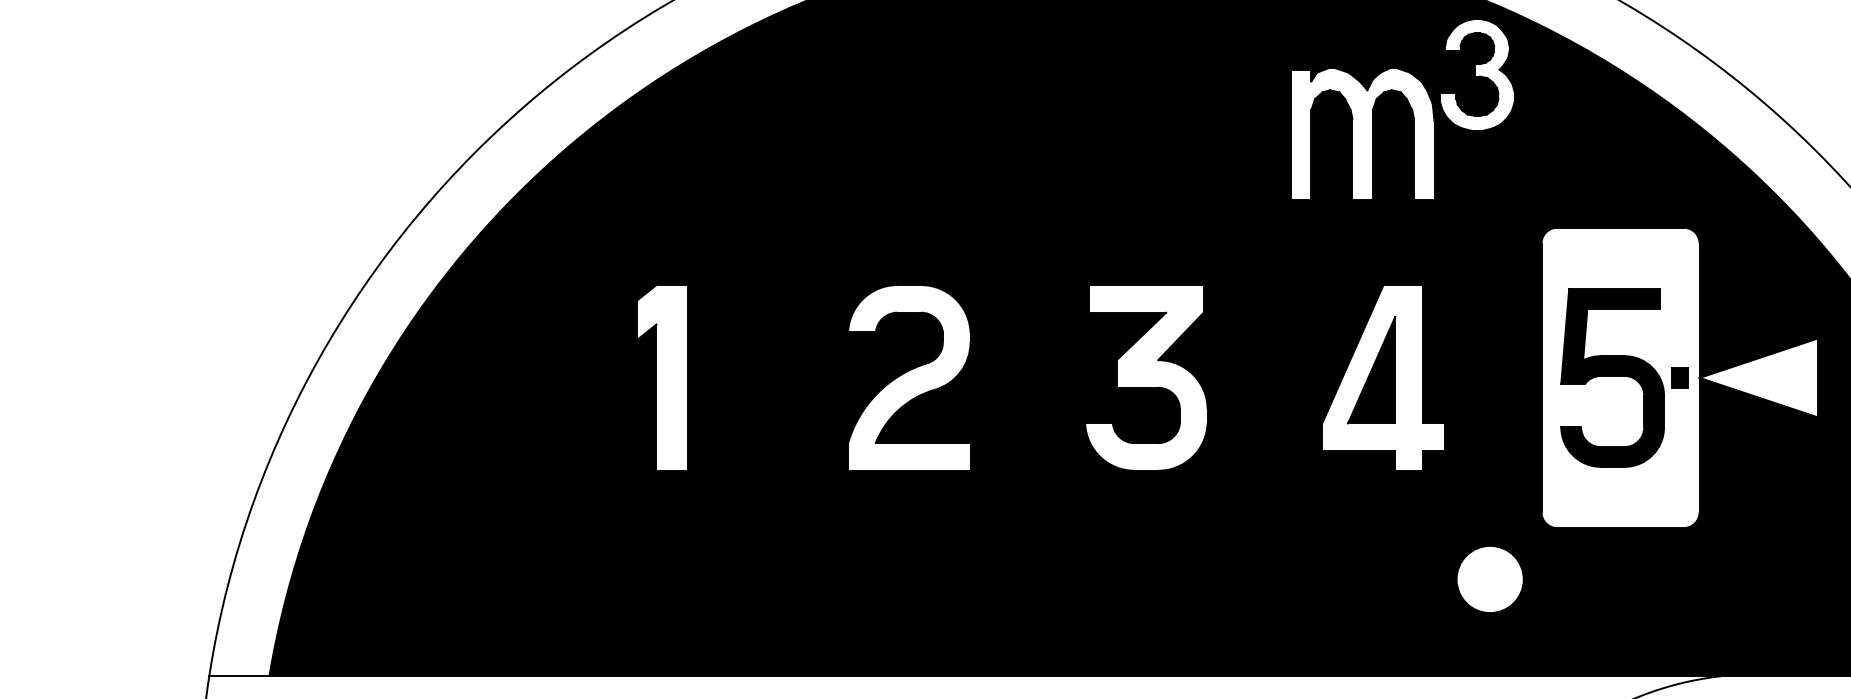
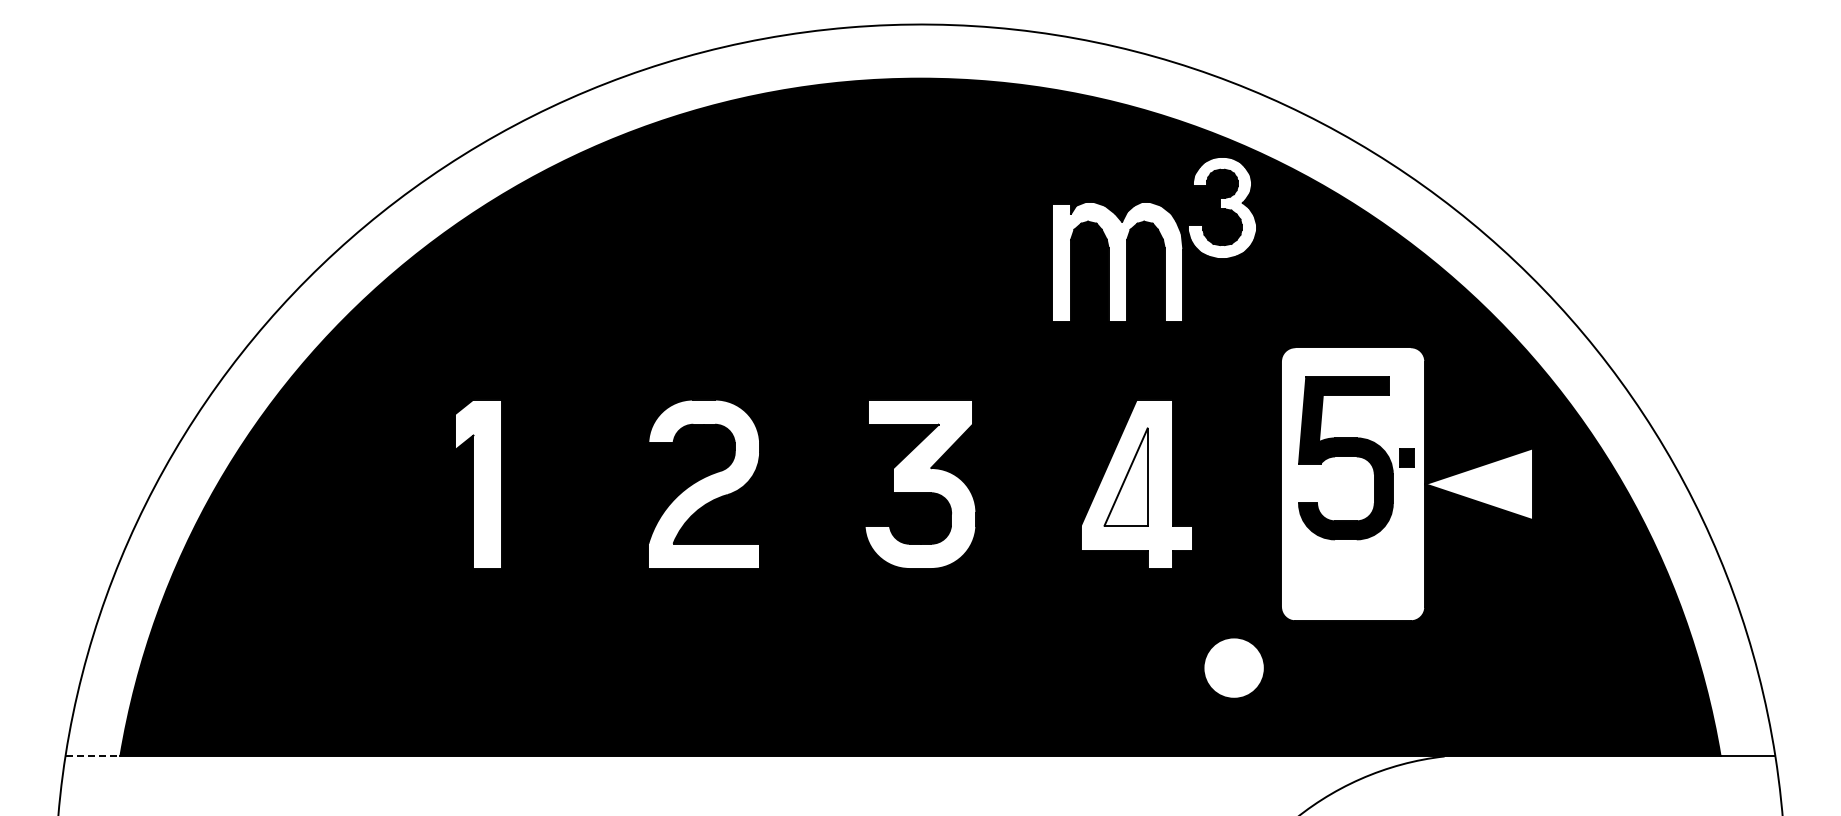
fill: (1371, 369) -> (1125, 476), removed
part: (1624, 378) -> (1356, 458), moved
line: (240, 676) -> (93, 756), solid -> dashed

